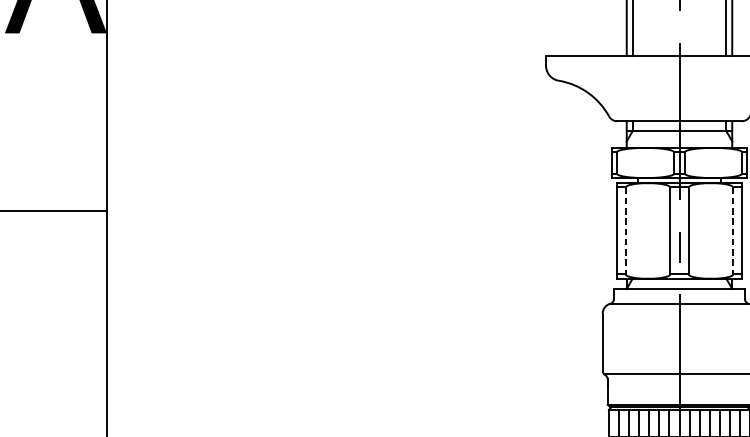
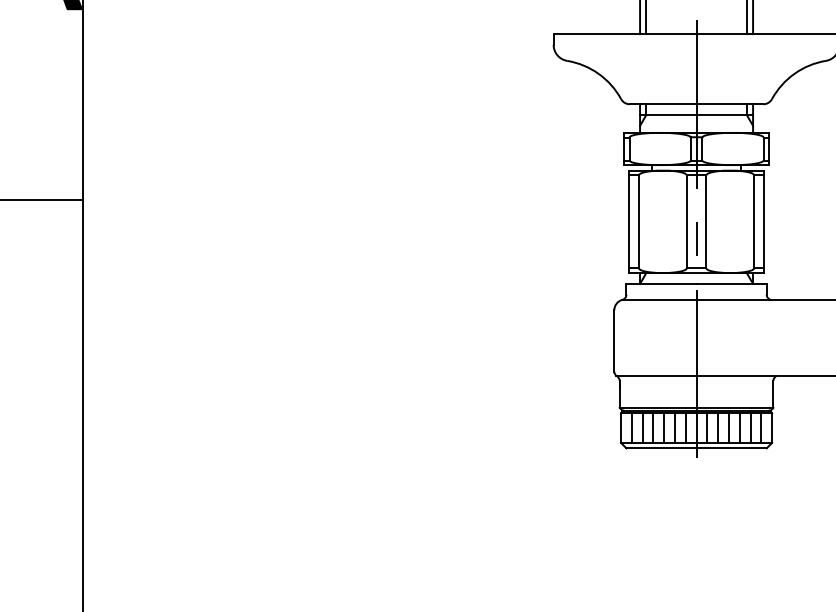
line: (626, 230) -> (639, 221), dashed -> solid
line: (733, 230) -> (754, 221), dashed -> solid

